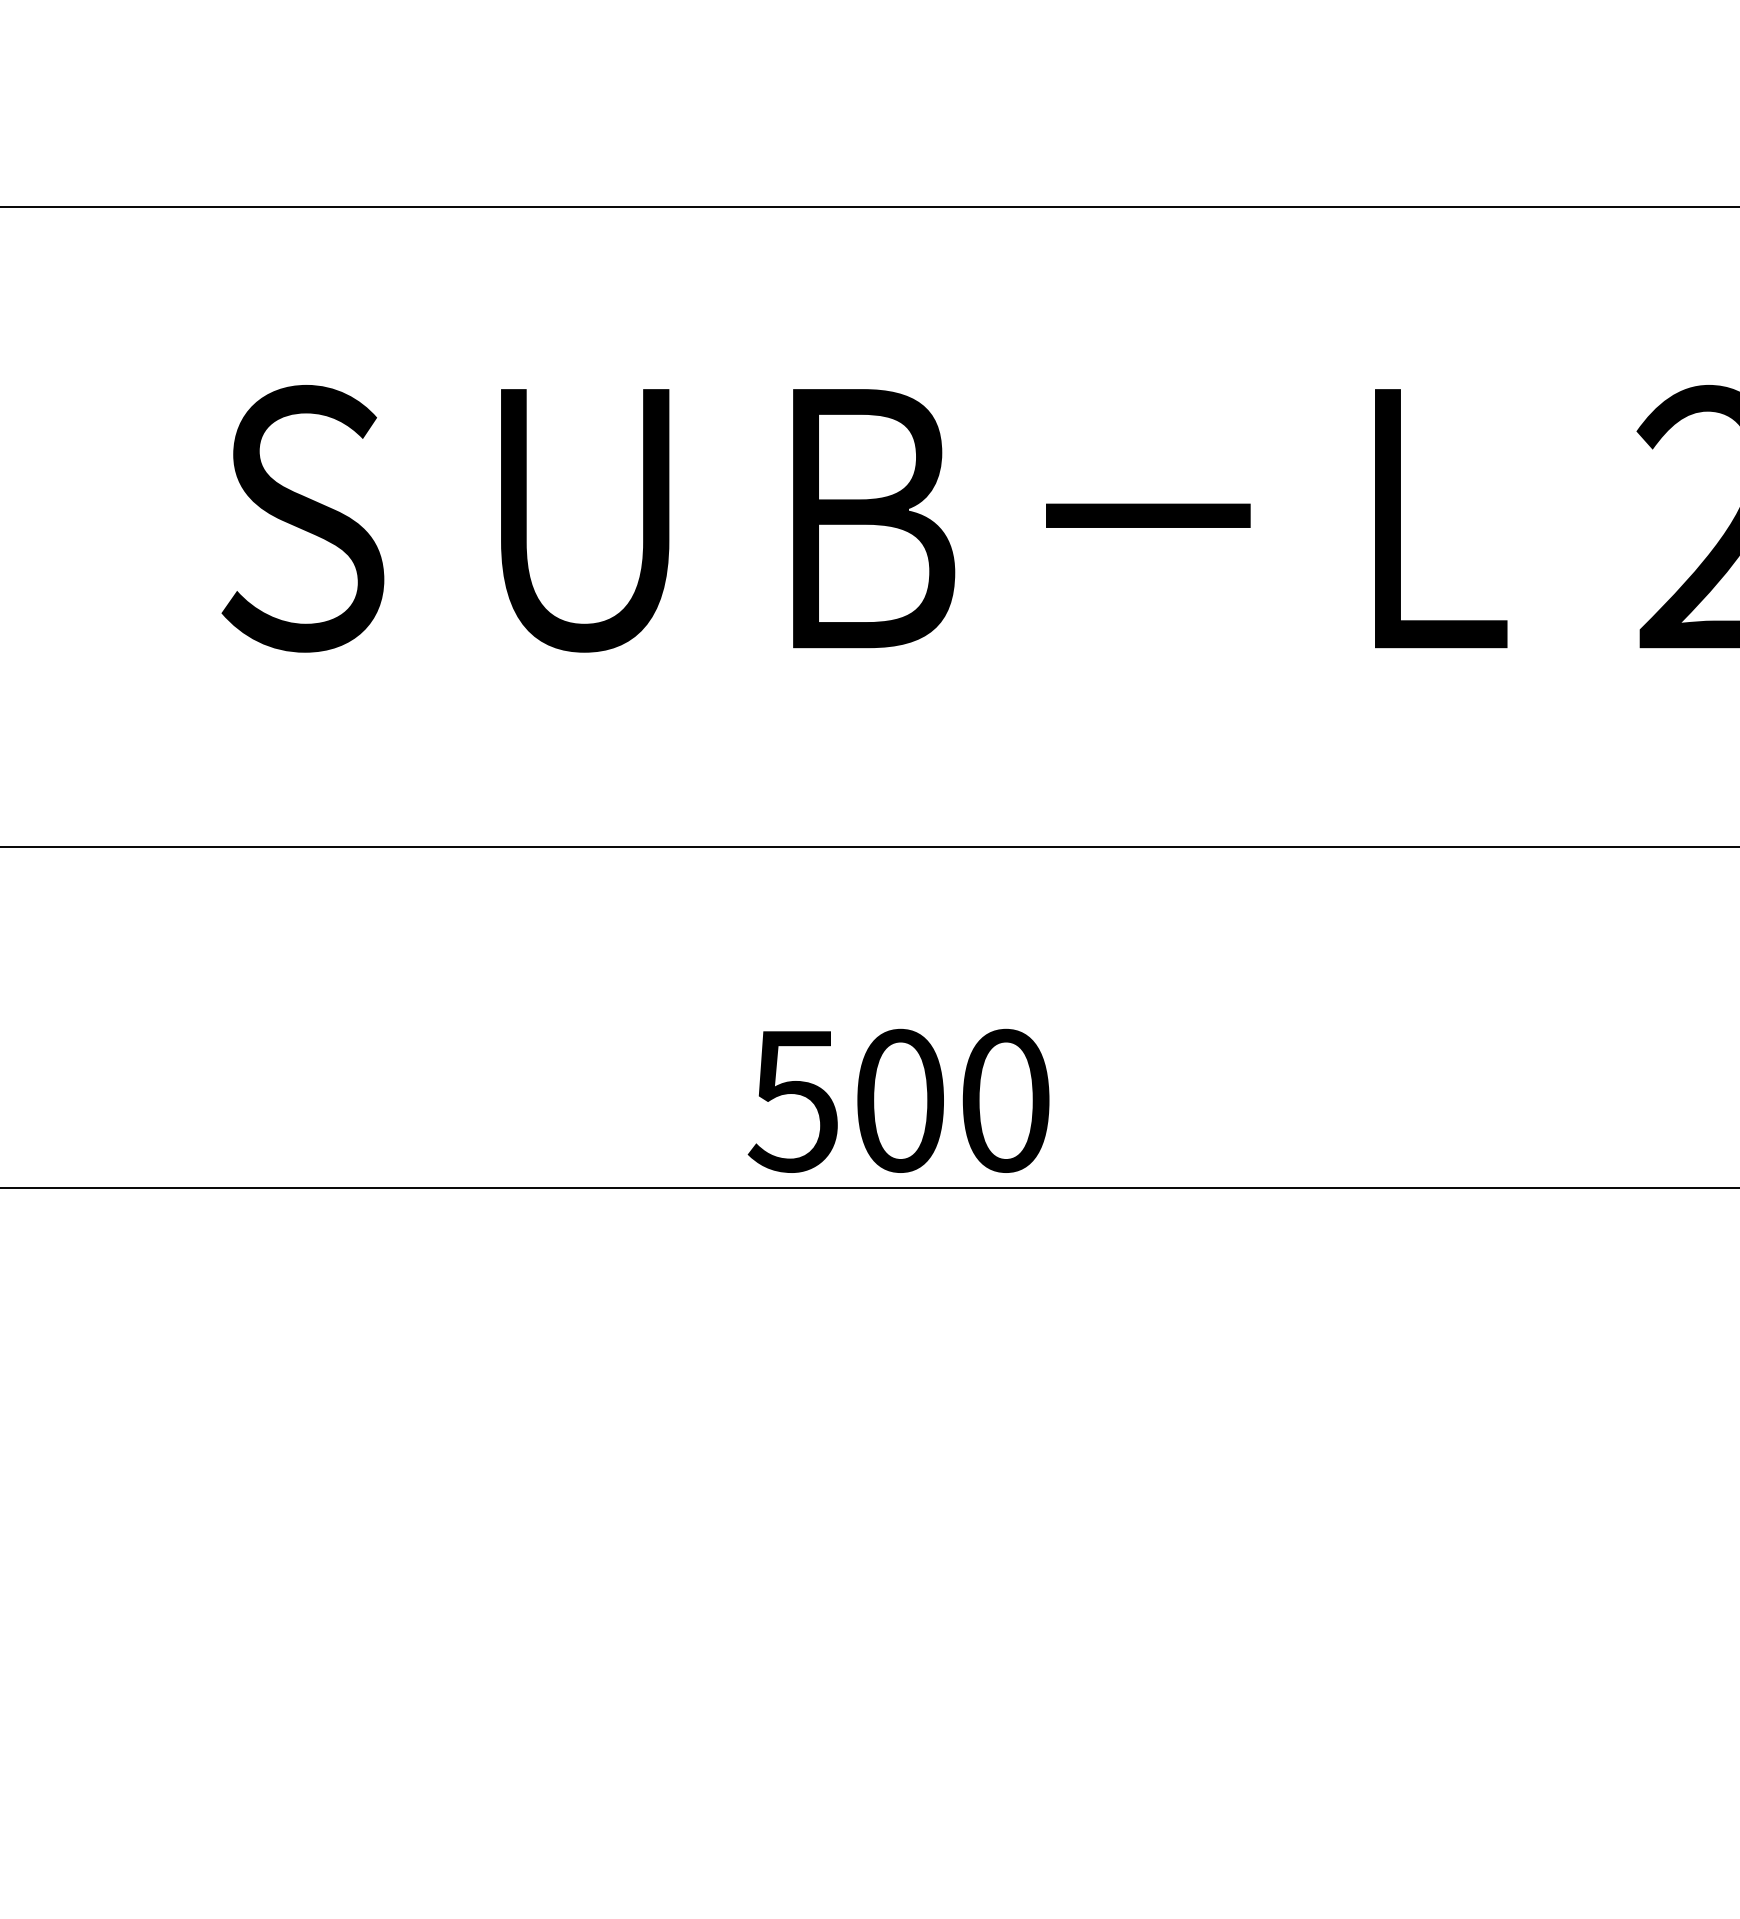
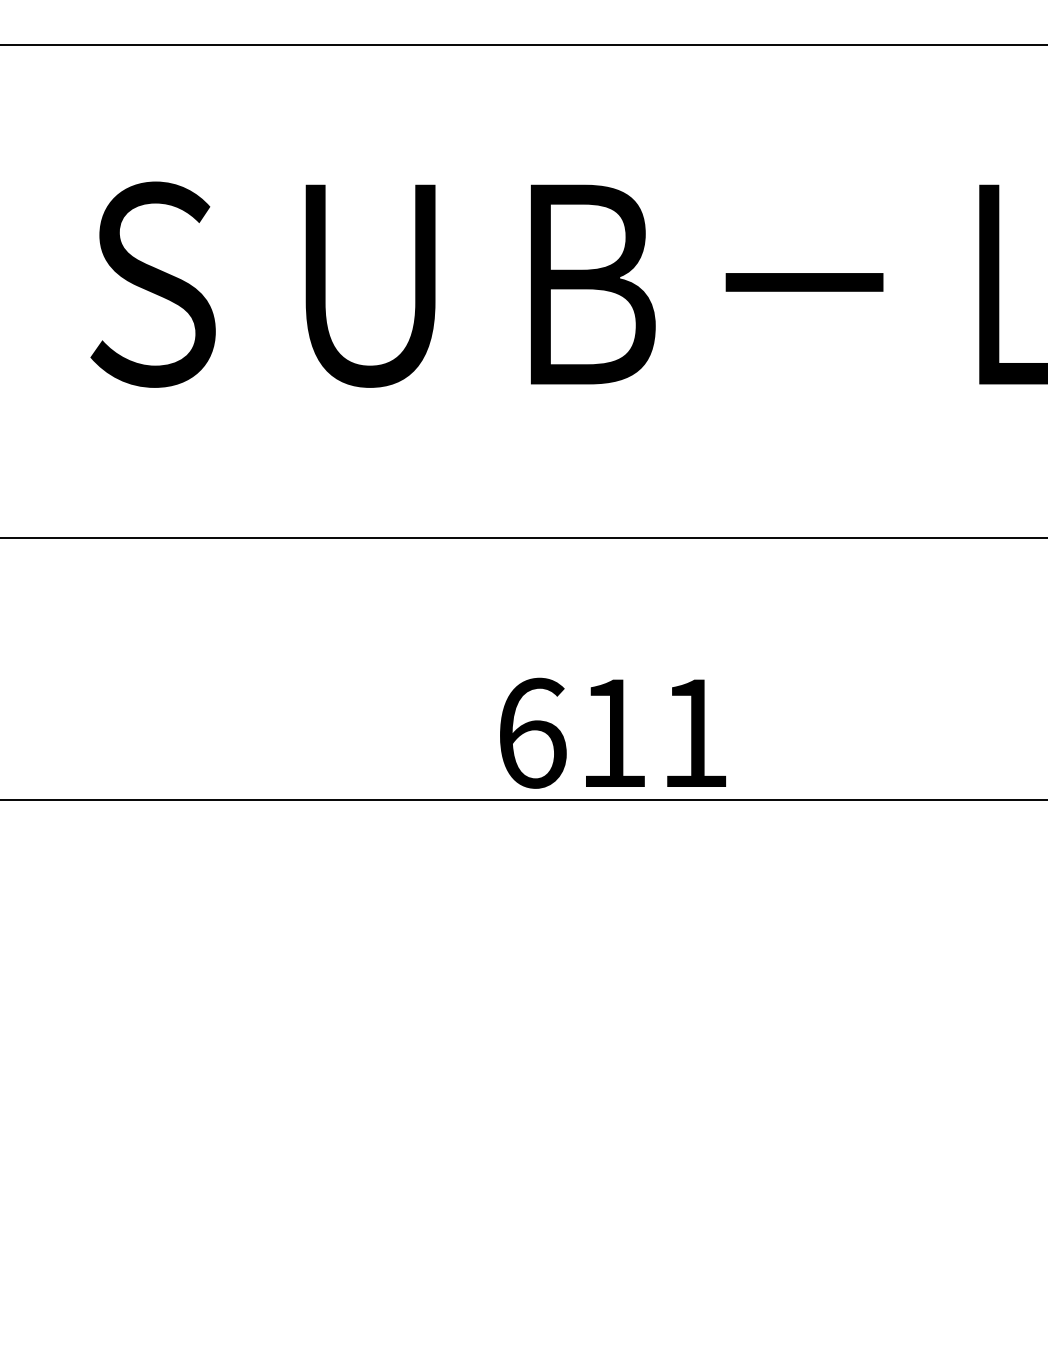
text: (898, 1100) -> (612, 732), 500 -> 611

